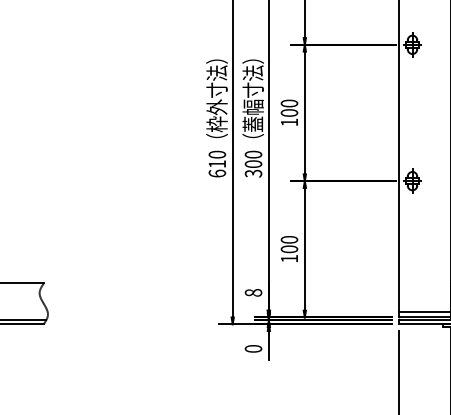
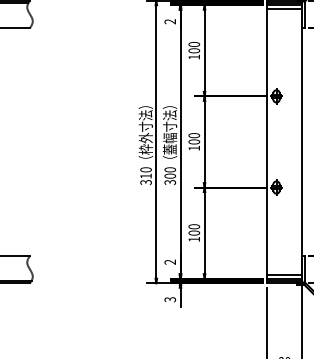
text: (216, 173) -> (145, 182), 610 -> 310
text: (253, 291) -> (170, 261), 8 -> 2
text: (252, 348) -> (169, 299), 0 -> 3

